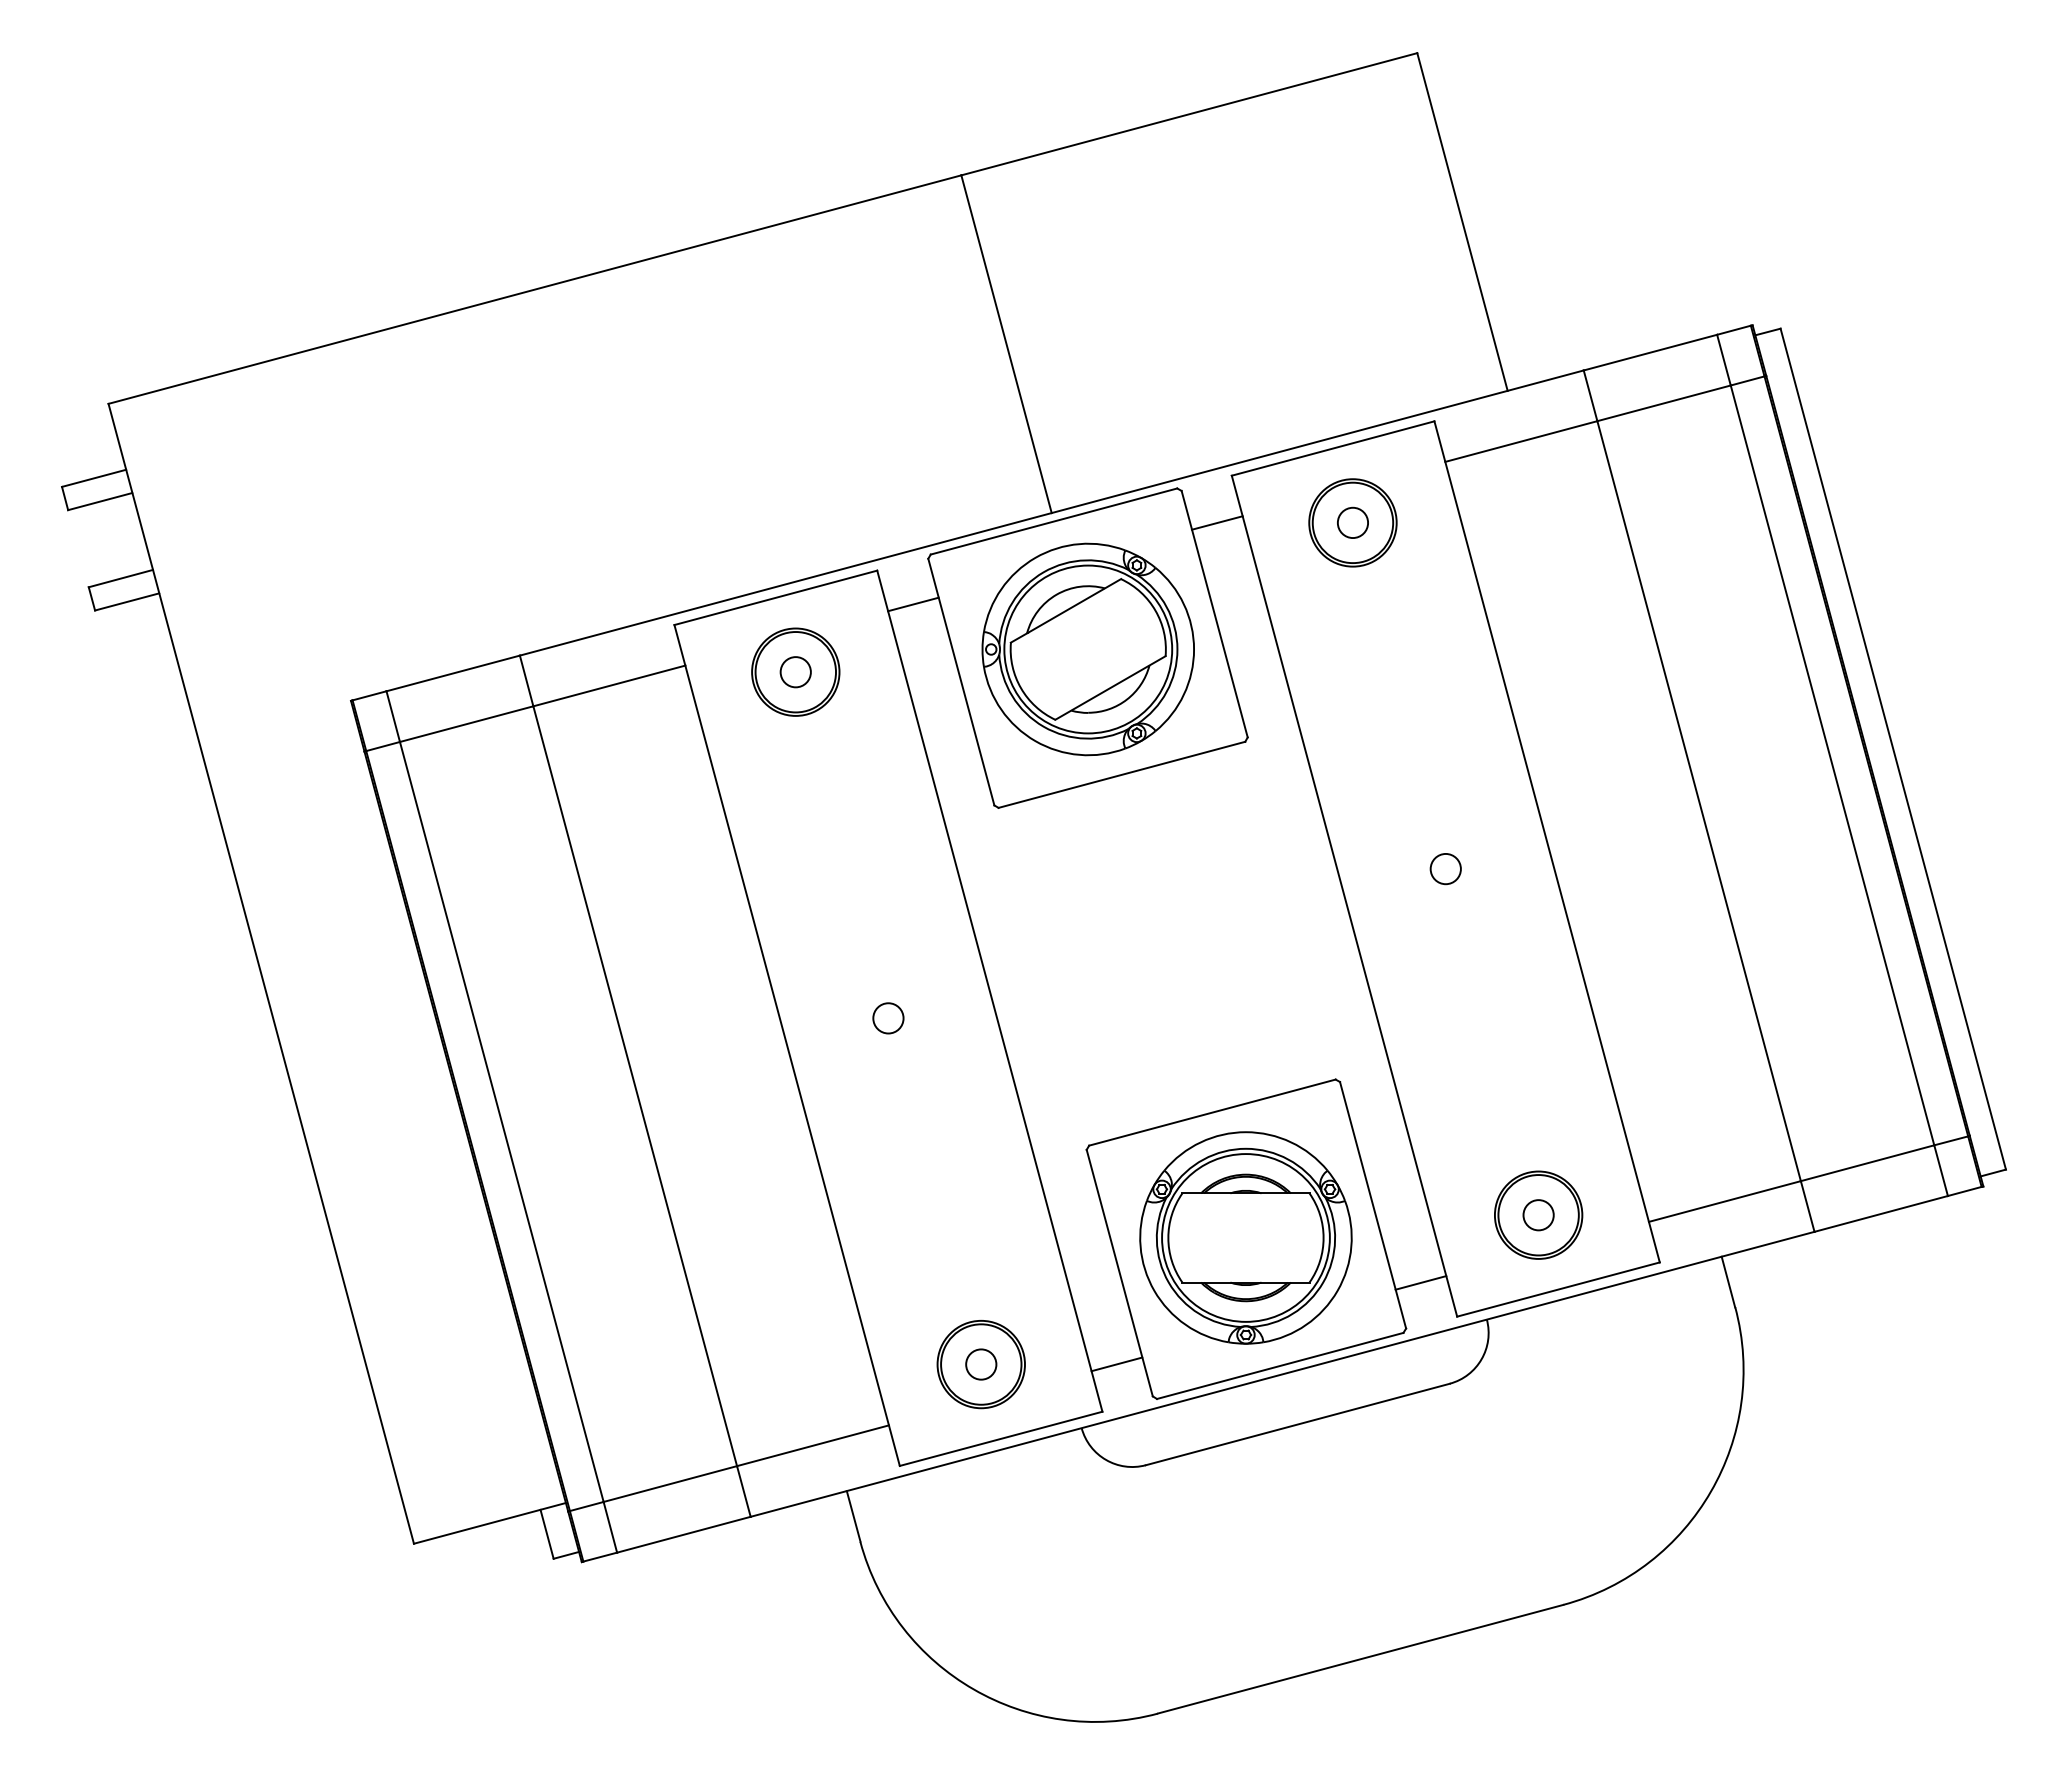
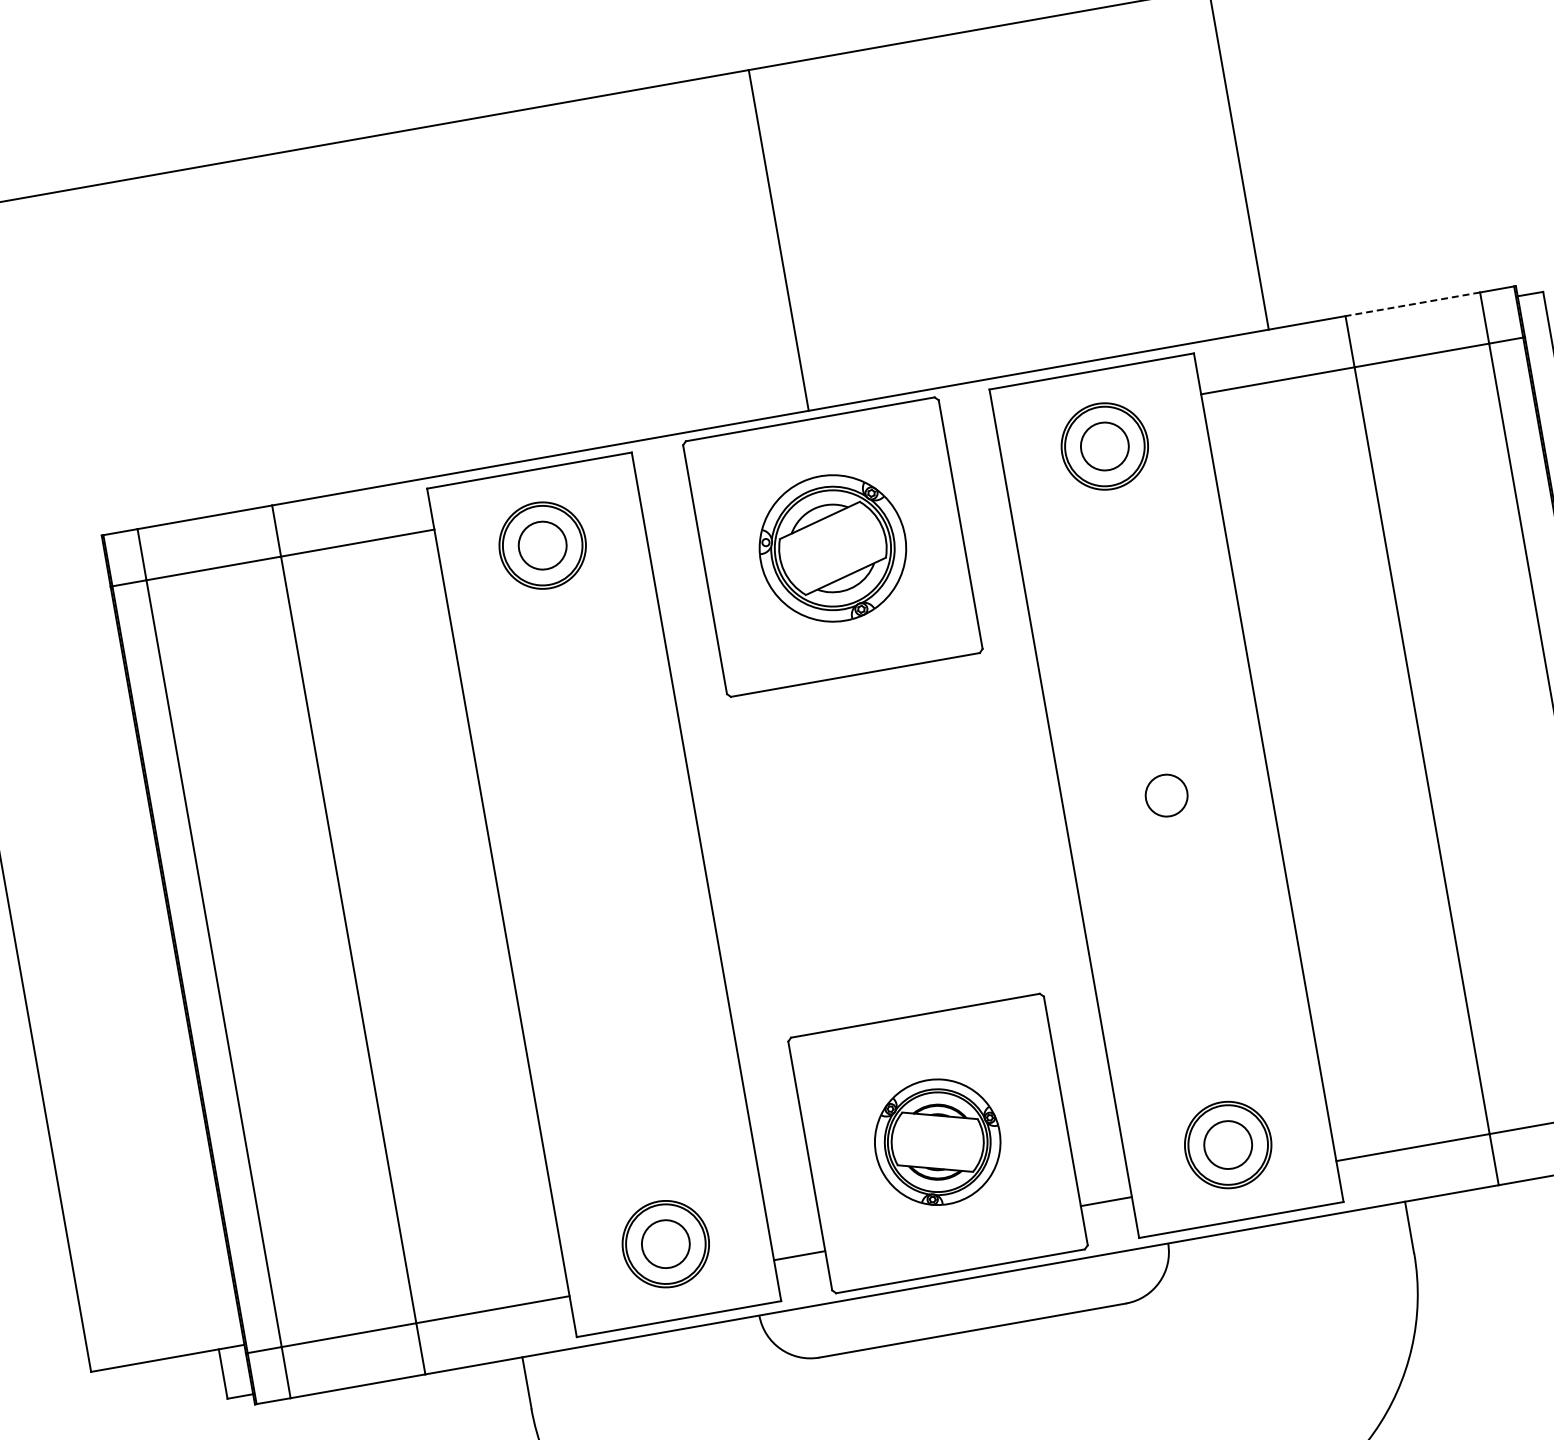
line: (1649, 352) -> (1411, 304), solid -> dashed
line: (1216, 522) -> (970, 434), removed
circle: (1352, 522) -> (1104, 446), size x1.6
line: (913, 604) -> (664, 489), removed
part: (1087, 649) -> (832, 548), size x0.7
circle: (795, 672) -> (542, 545), size x1.6
circle: (1445, 869) -> (1166, 796), size x1.4
circle: (888, 1018) -> (604, 895), removed
circle: (1538, 1215) -> (1228, 1145), size x1.6
part: (1245, 1237) -> (937, 1141), size x0.6
circle: (981, 1364) -> (666, 1244), size x1.6

